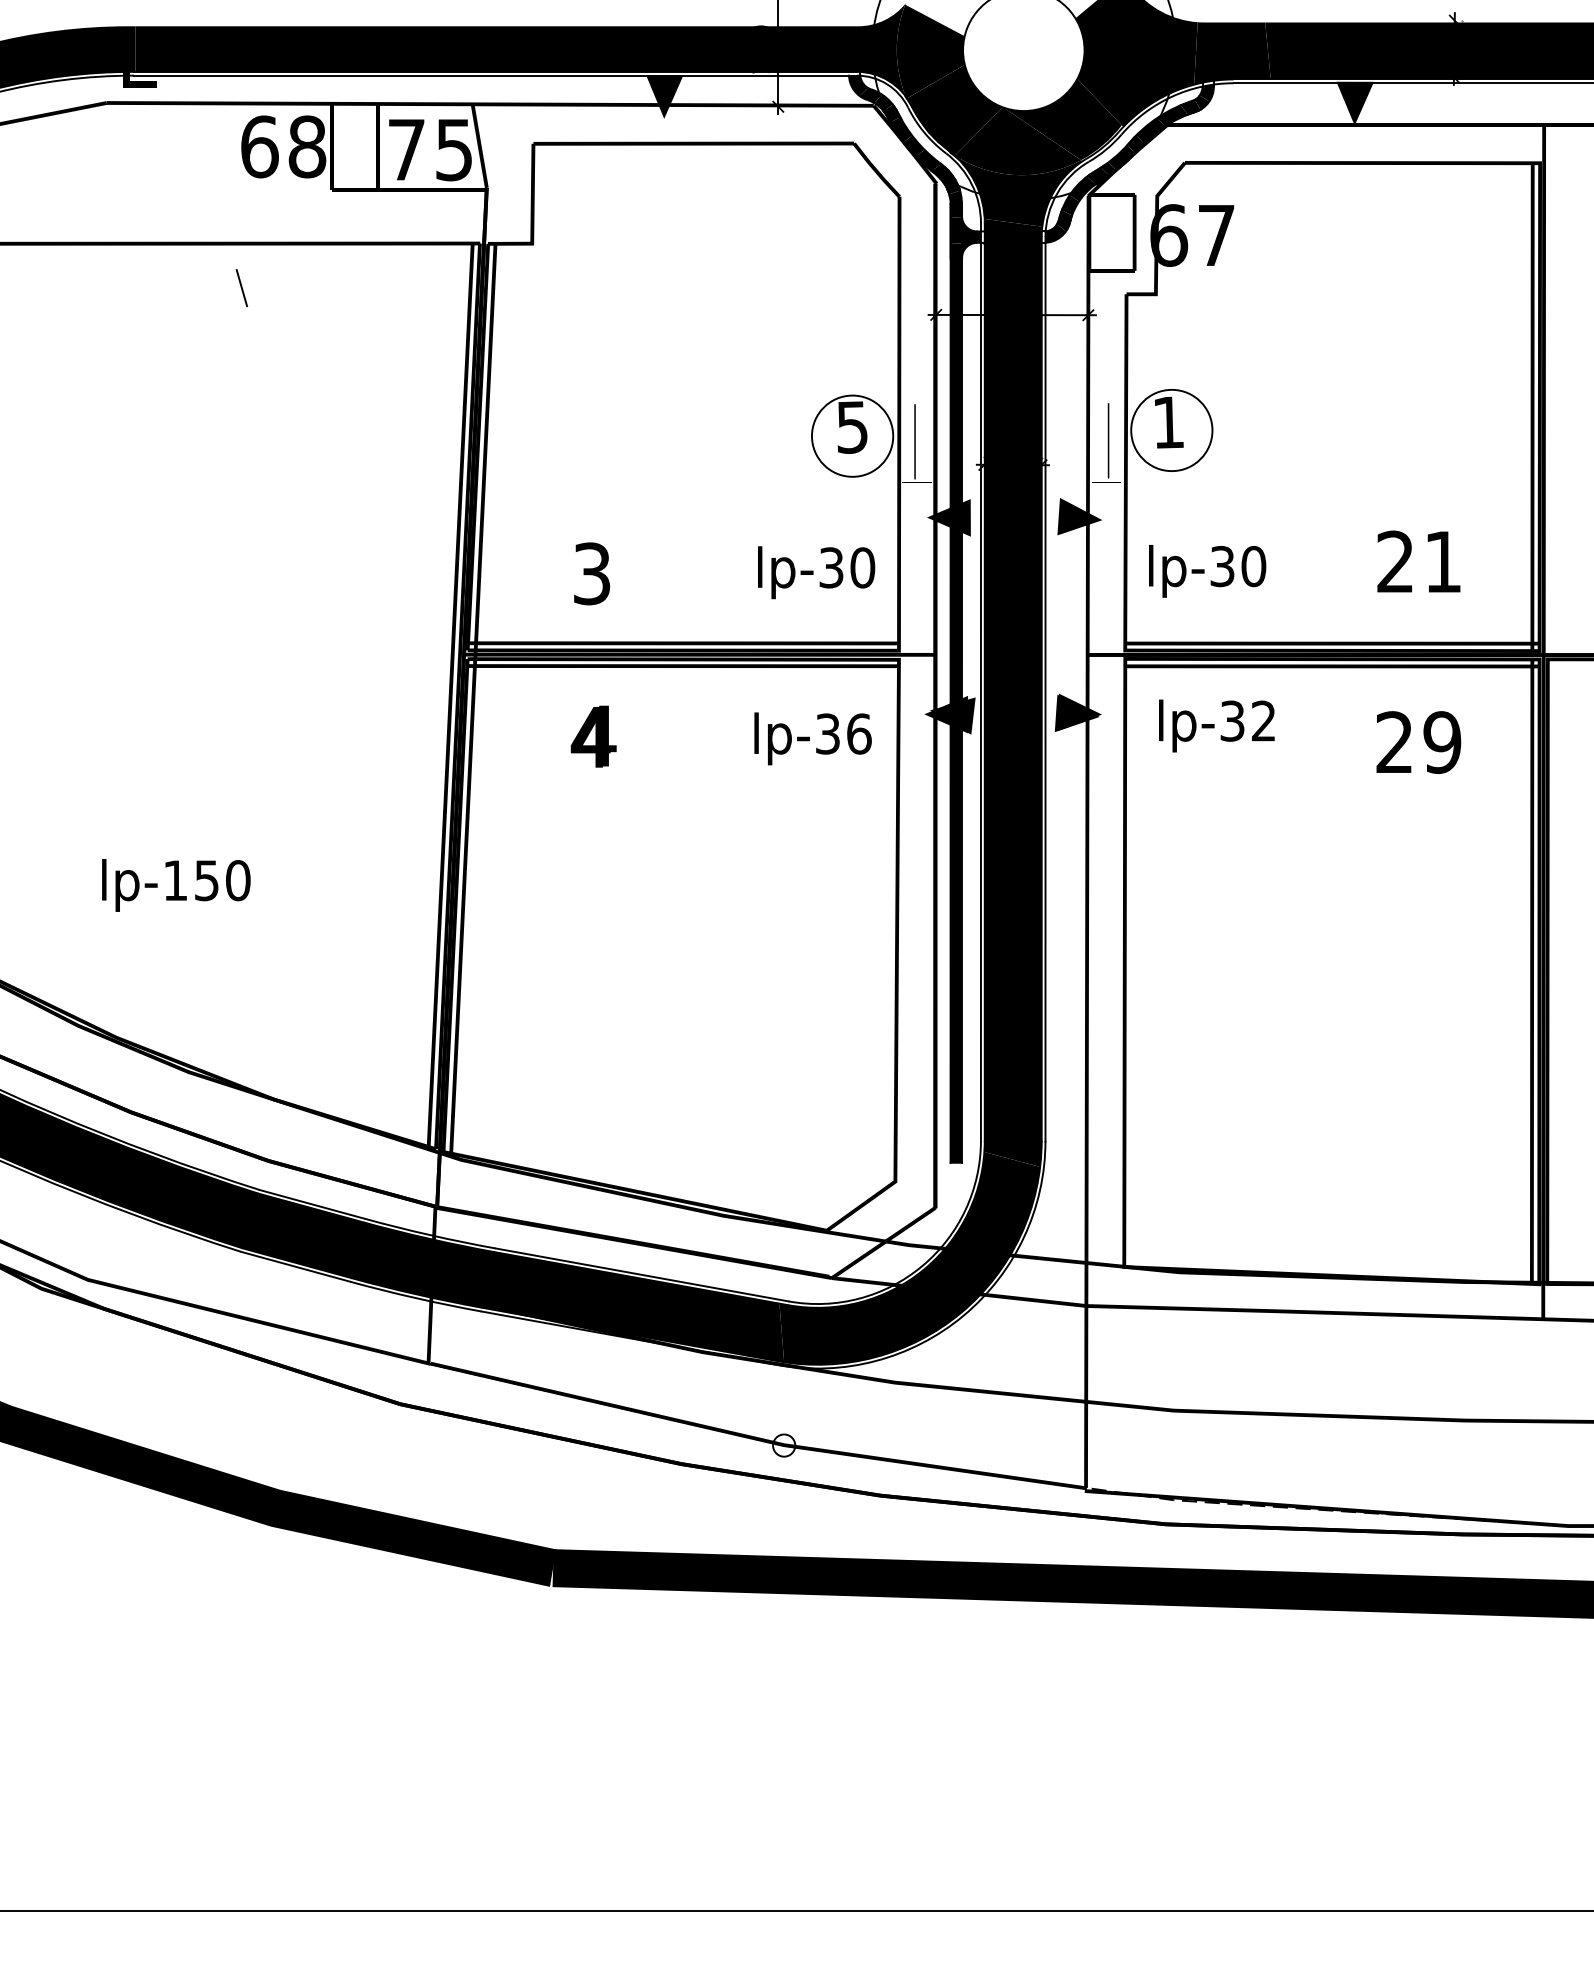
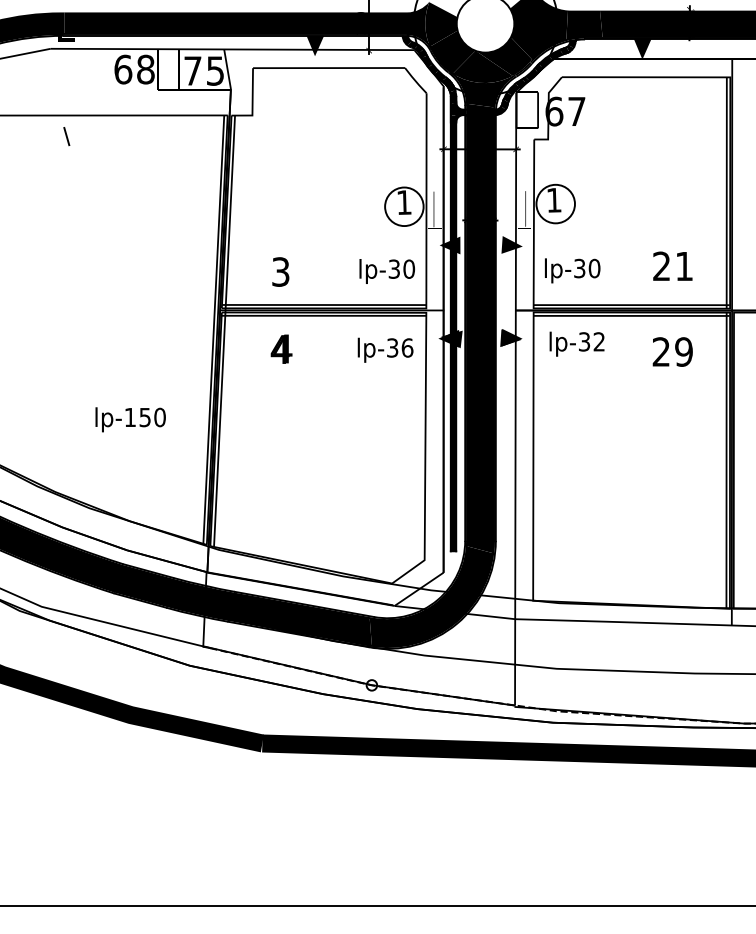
line: (241, 287) -> (66, 136), moved
text: (852, 427) -> (404, 202), 5 -> 1
text: (175, 884) -> (130, 419), moved

